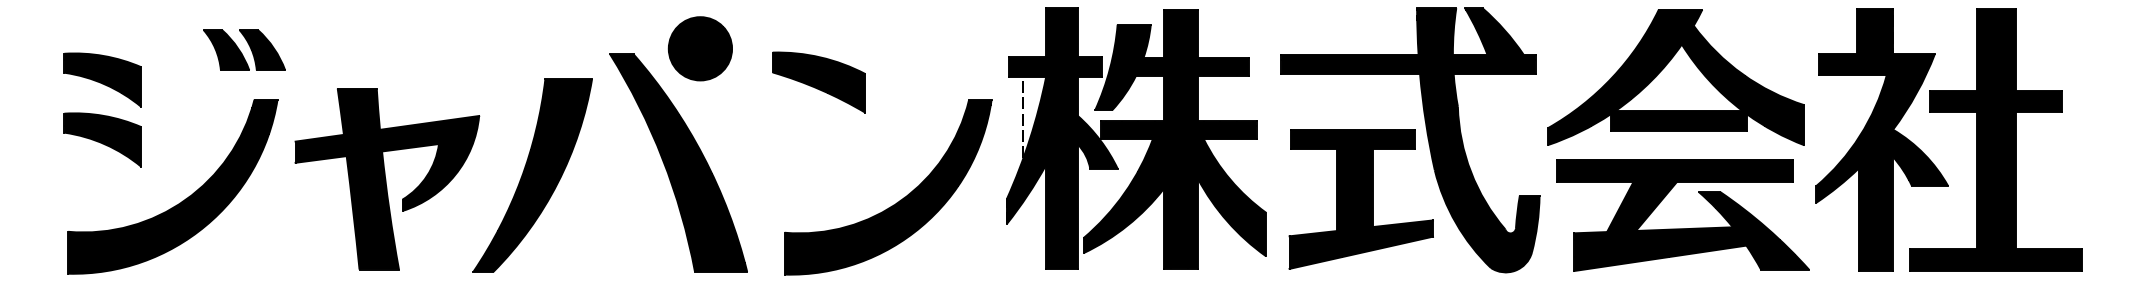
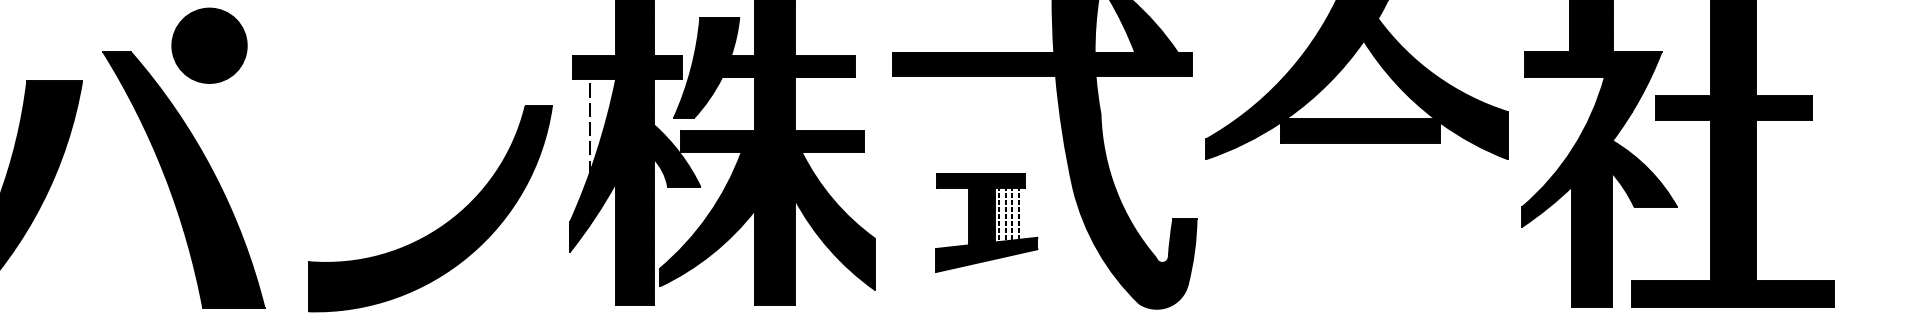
part: (818, 82) -> (348, 85), removed
part: (1360, 199) -> (985, 223), size x0.6
part: (1682, 228) -> (1364, 257), removed

